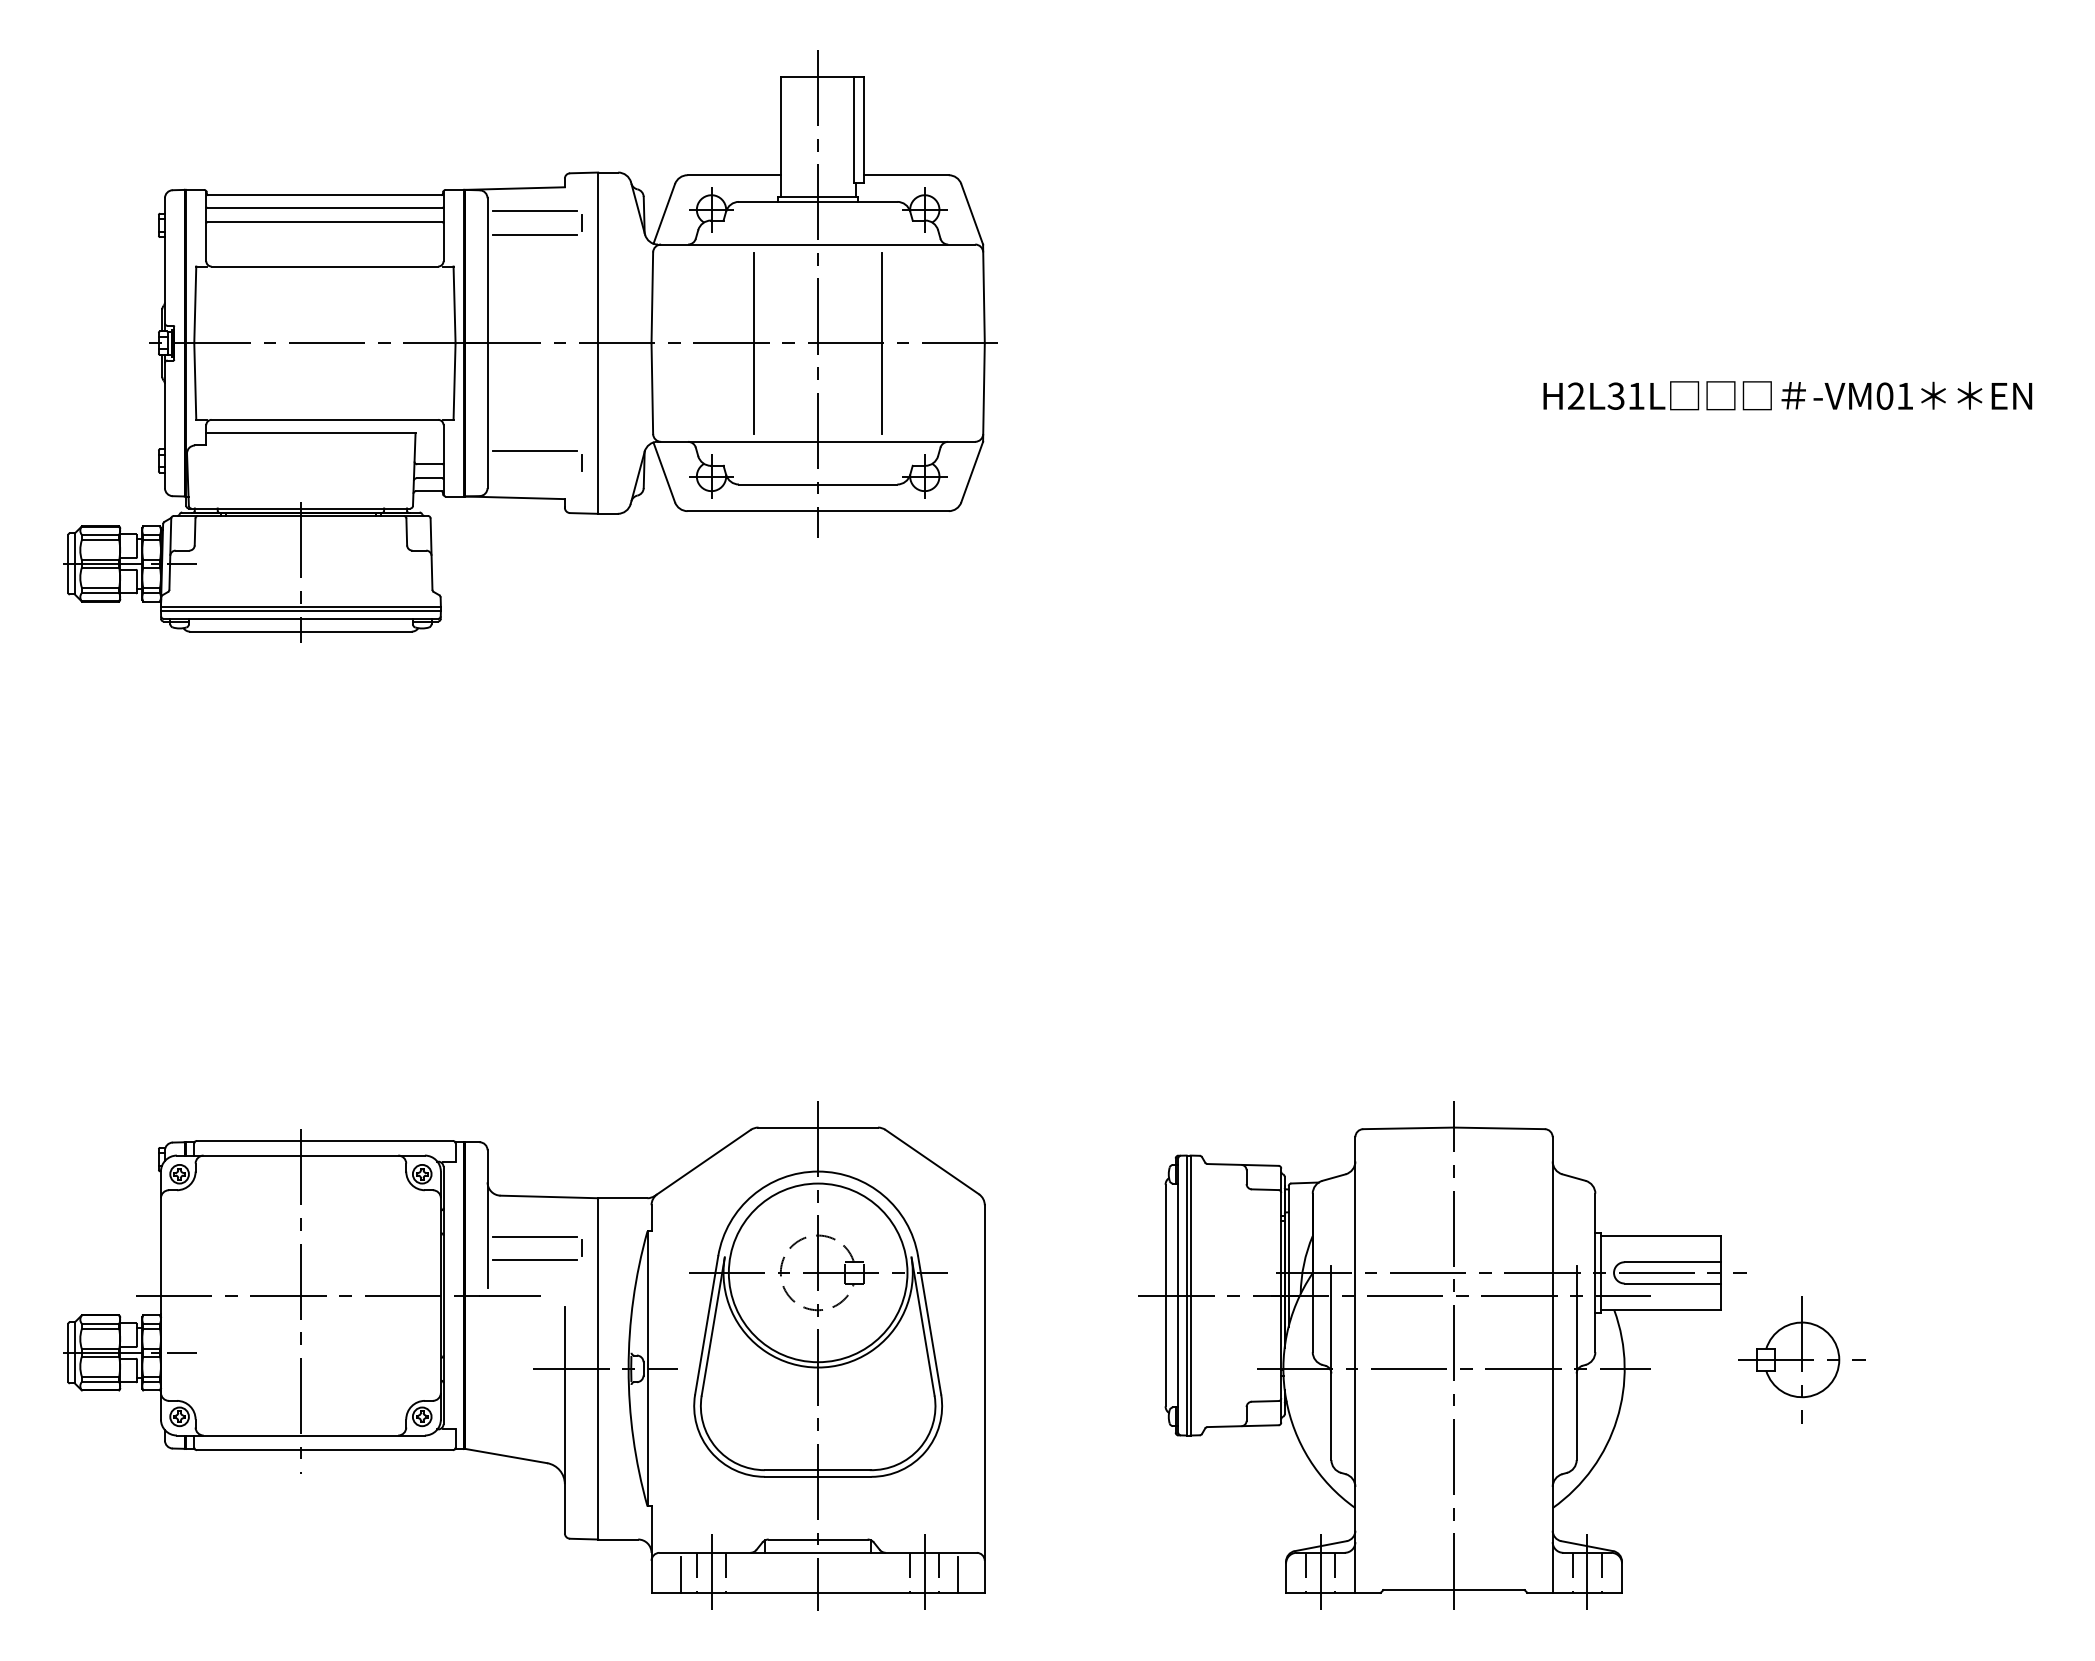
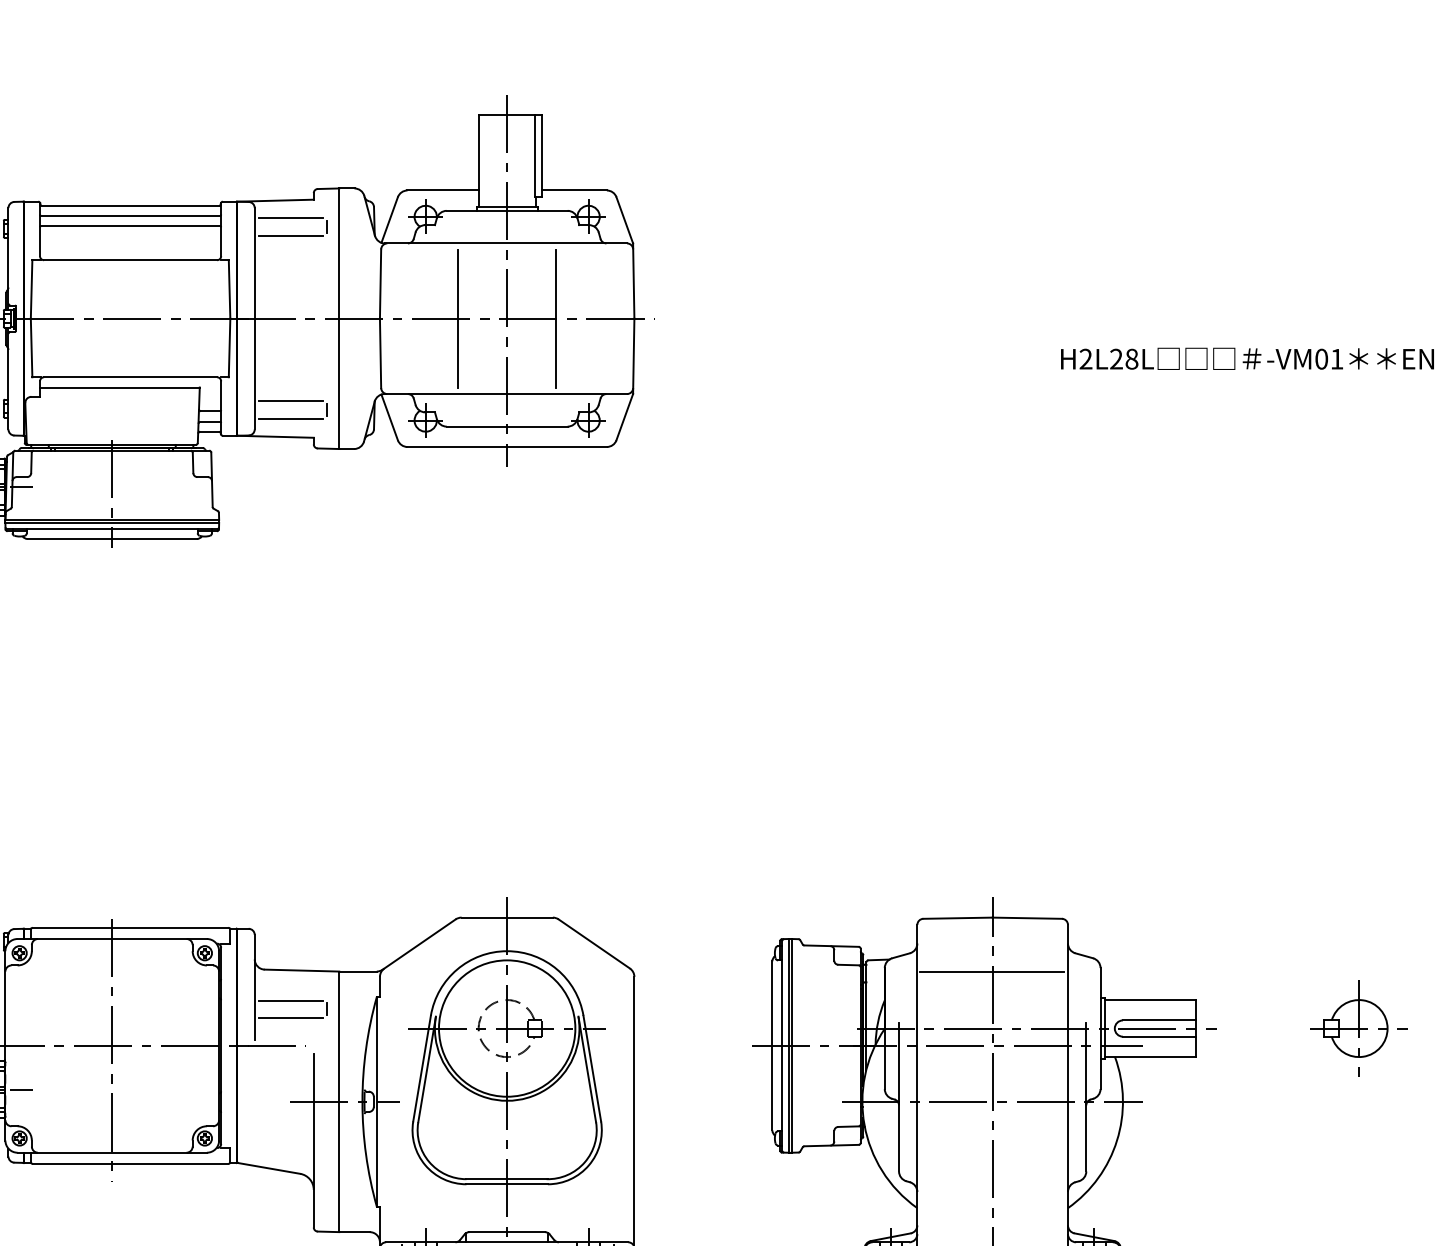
text: (1625, 395) -> (1123, 358), H2L31L -> H2L28L
line: (534, 475) -> (290, 419), added
line: (1453, 1198) -> (992, 971), added
part: (1801, 1359) -> (1358, 1028), moved

